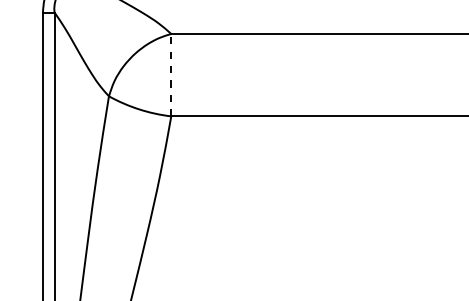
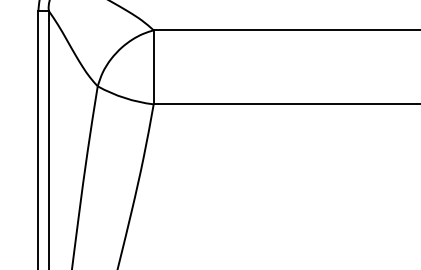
line: (171, 74) -> (153, 66), dashed -> solid

